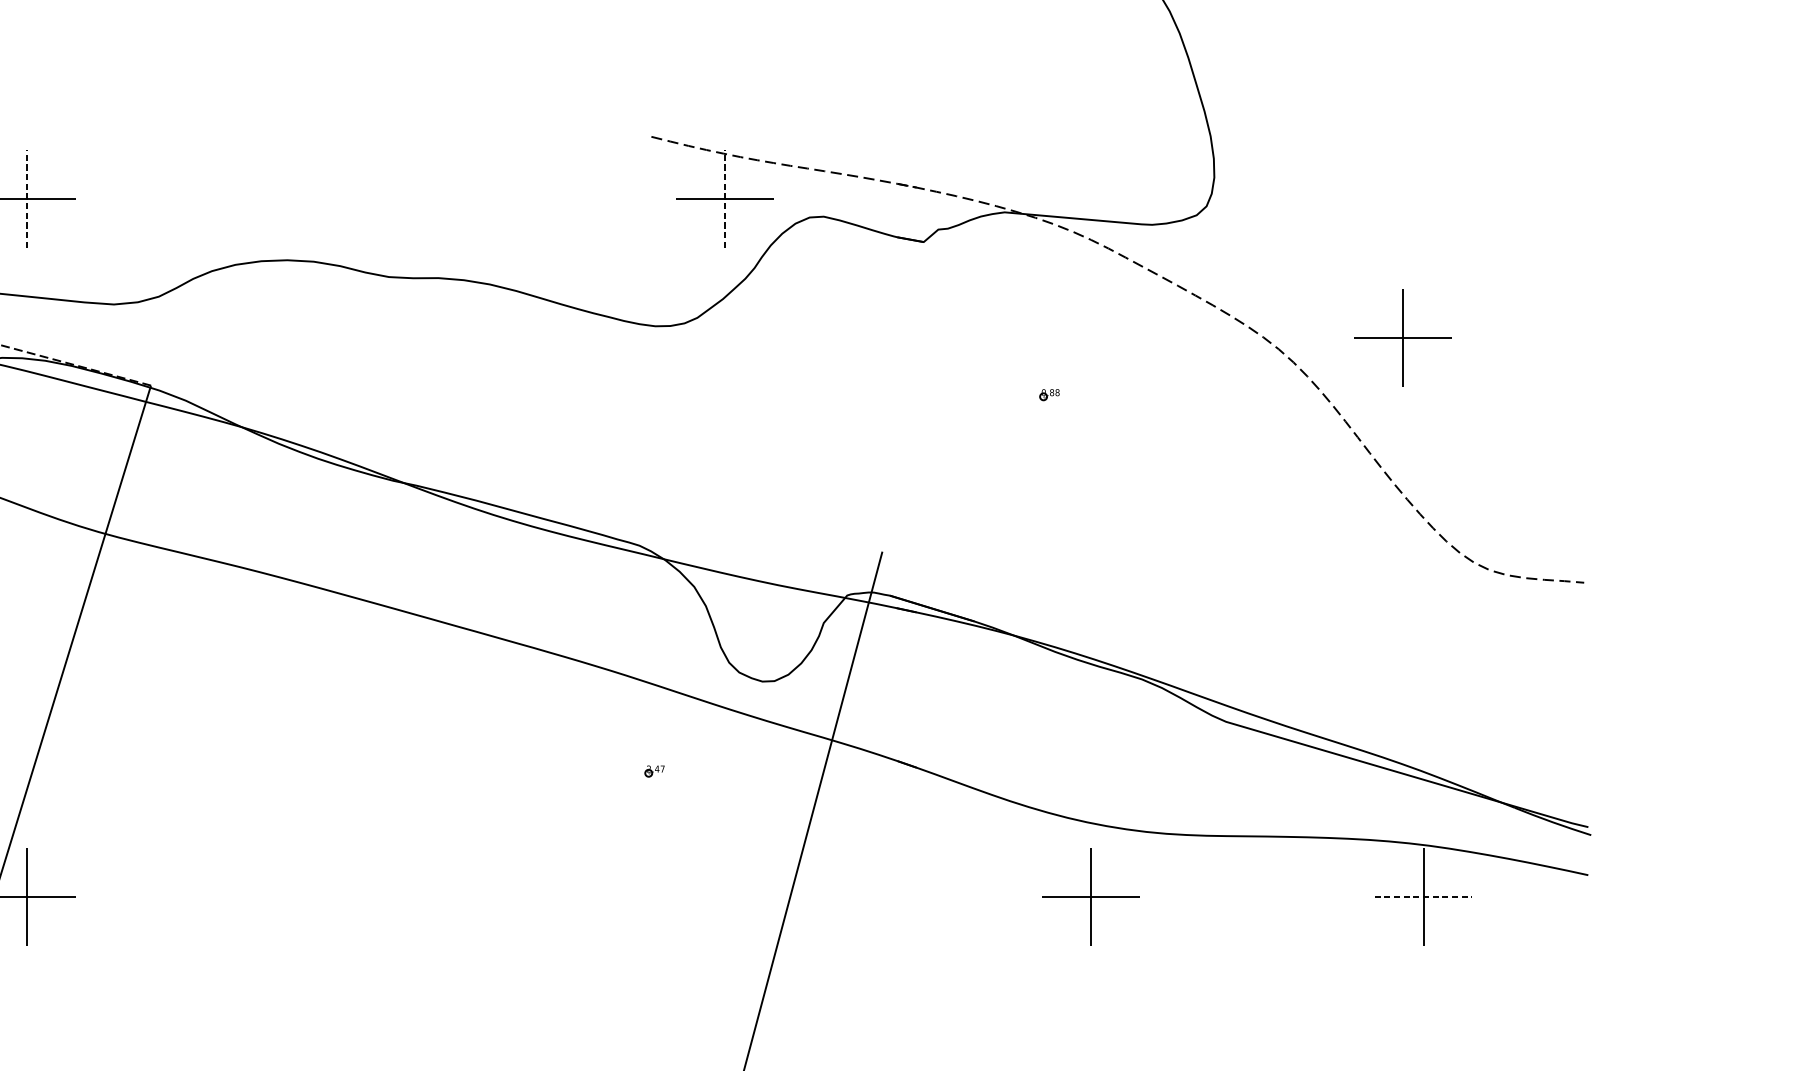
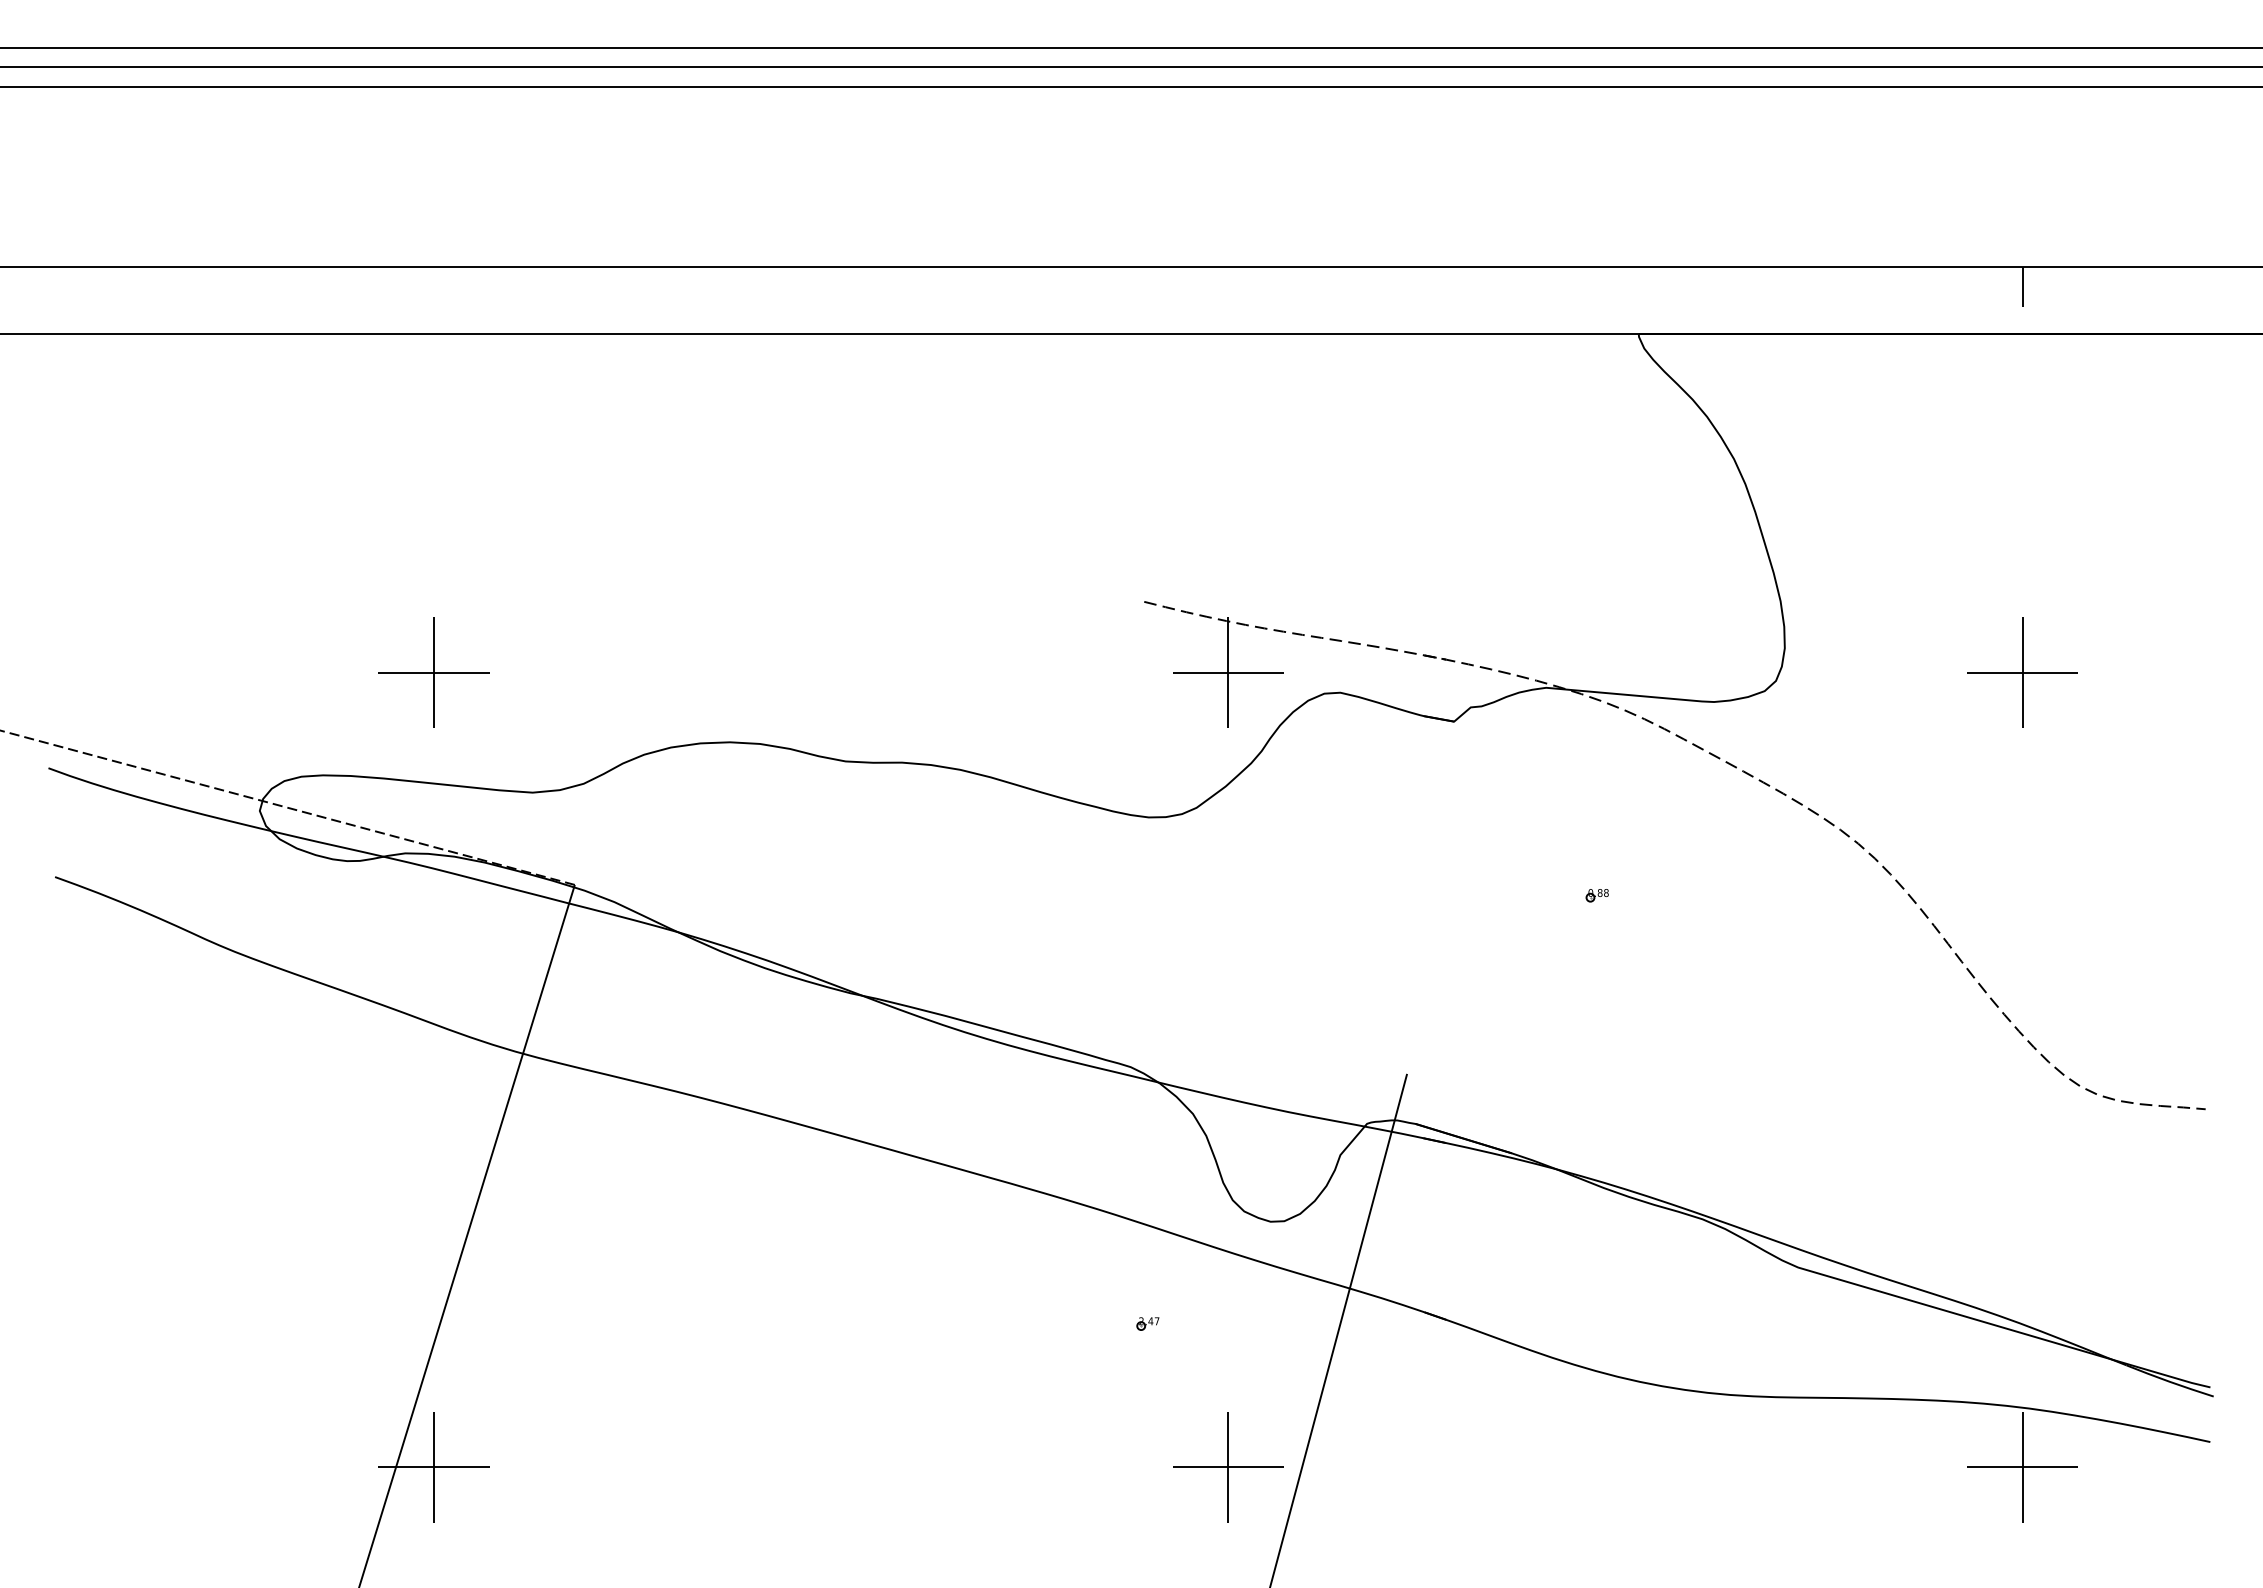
line: (26, 198) -> (433, 672), dashed -> solid
line: (725, 198) -> (1228, 672), dashed -> solid
part: (1403, 337) -> (2022, 672), moved
part: (1091, 897) -> (1228, 1467), moved
line: (1423, 897) -> (2022, 1467), dashed -> solid

